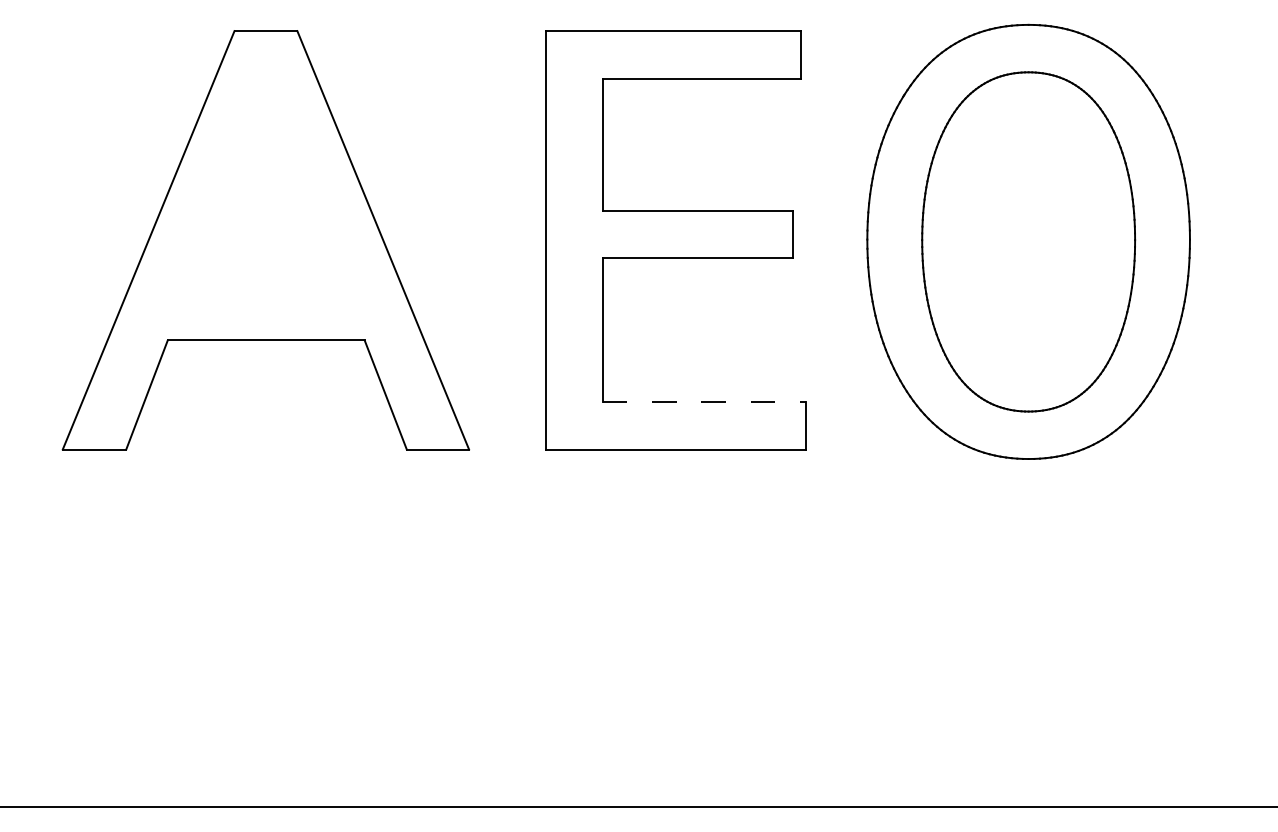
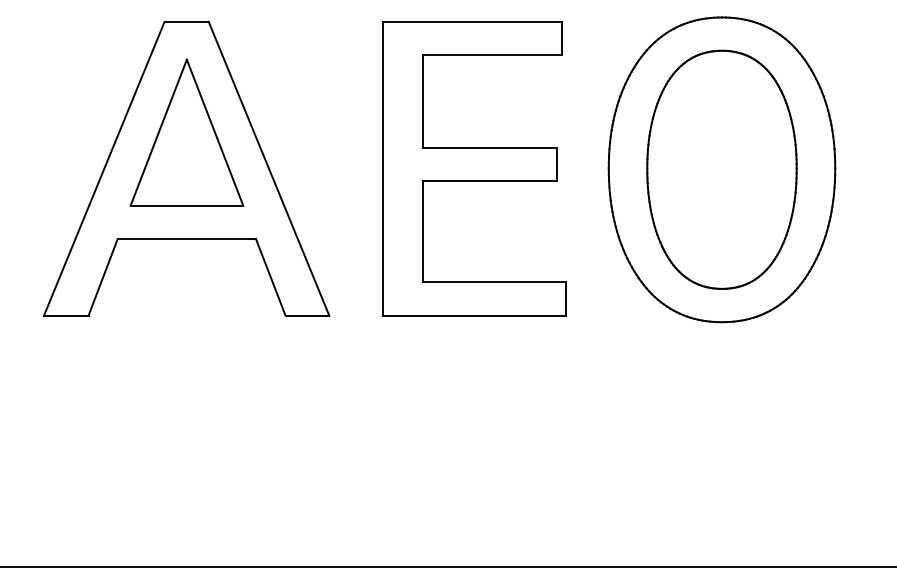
part: (265, 188) -> (186, 132), added
line: (704, 402) -> (494, 282), dashed -> solid

